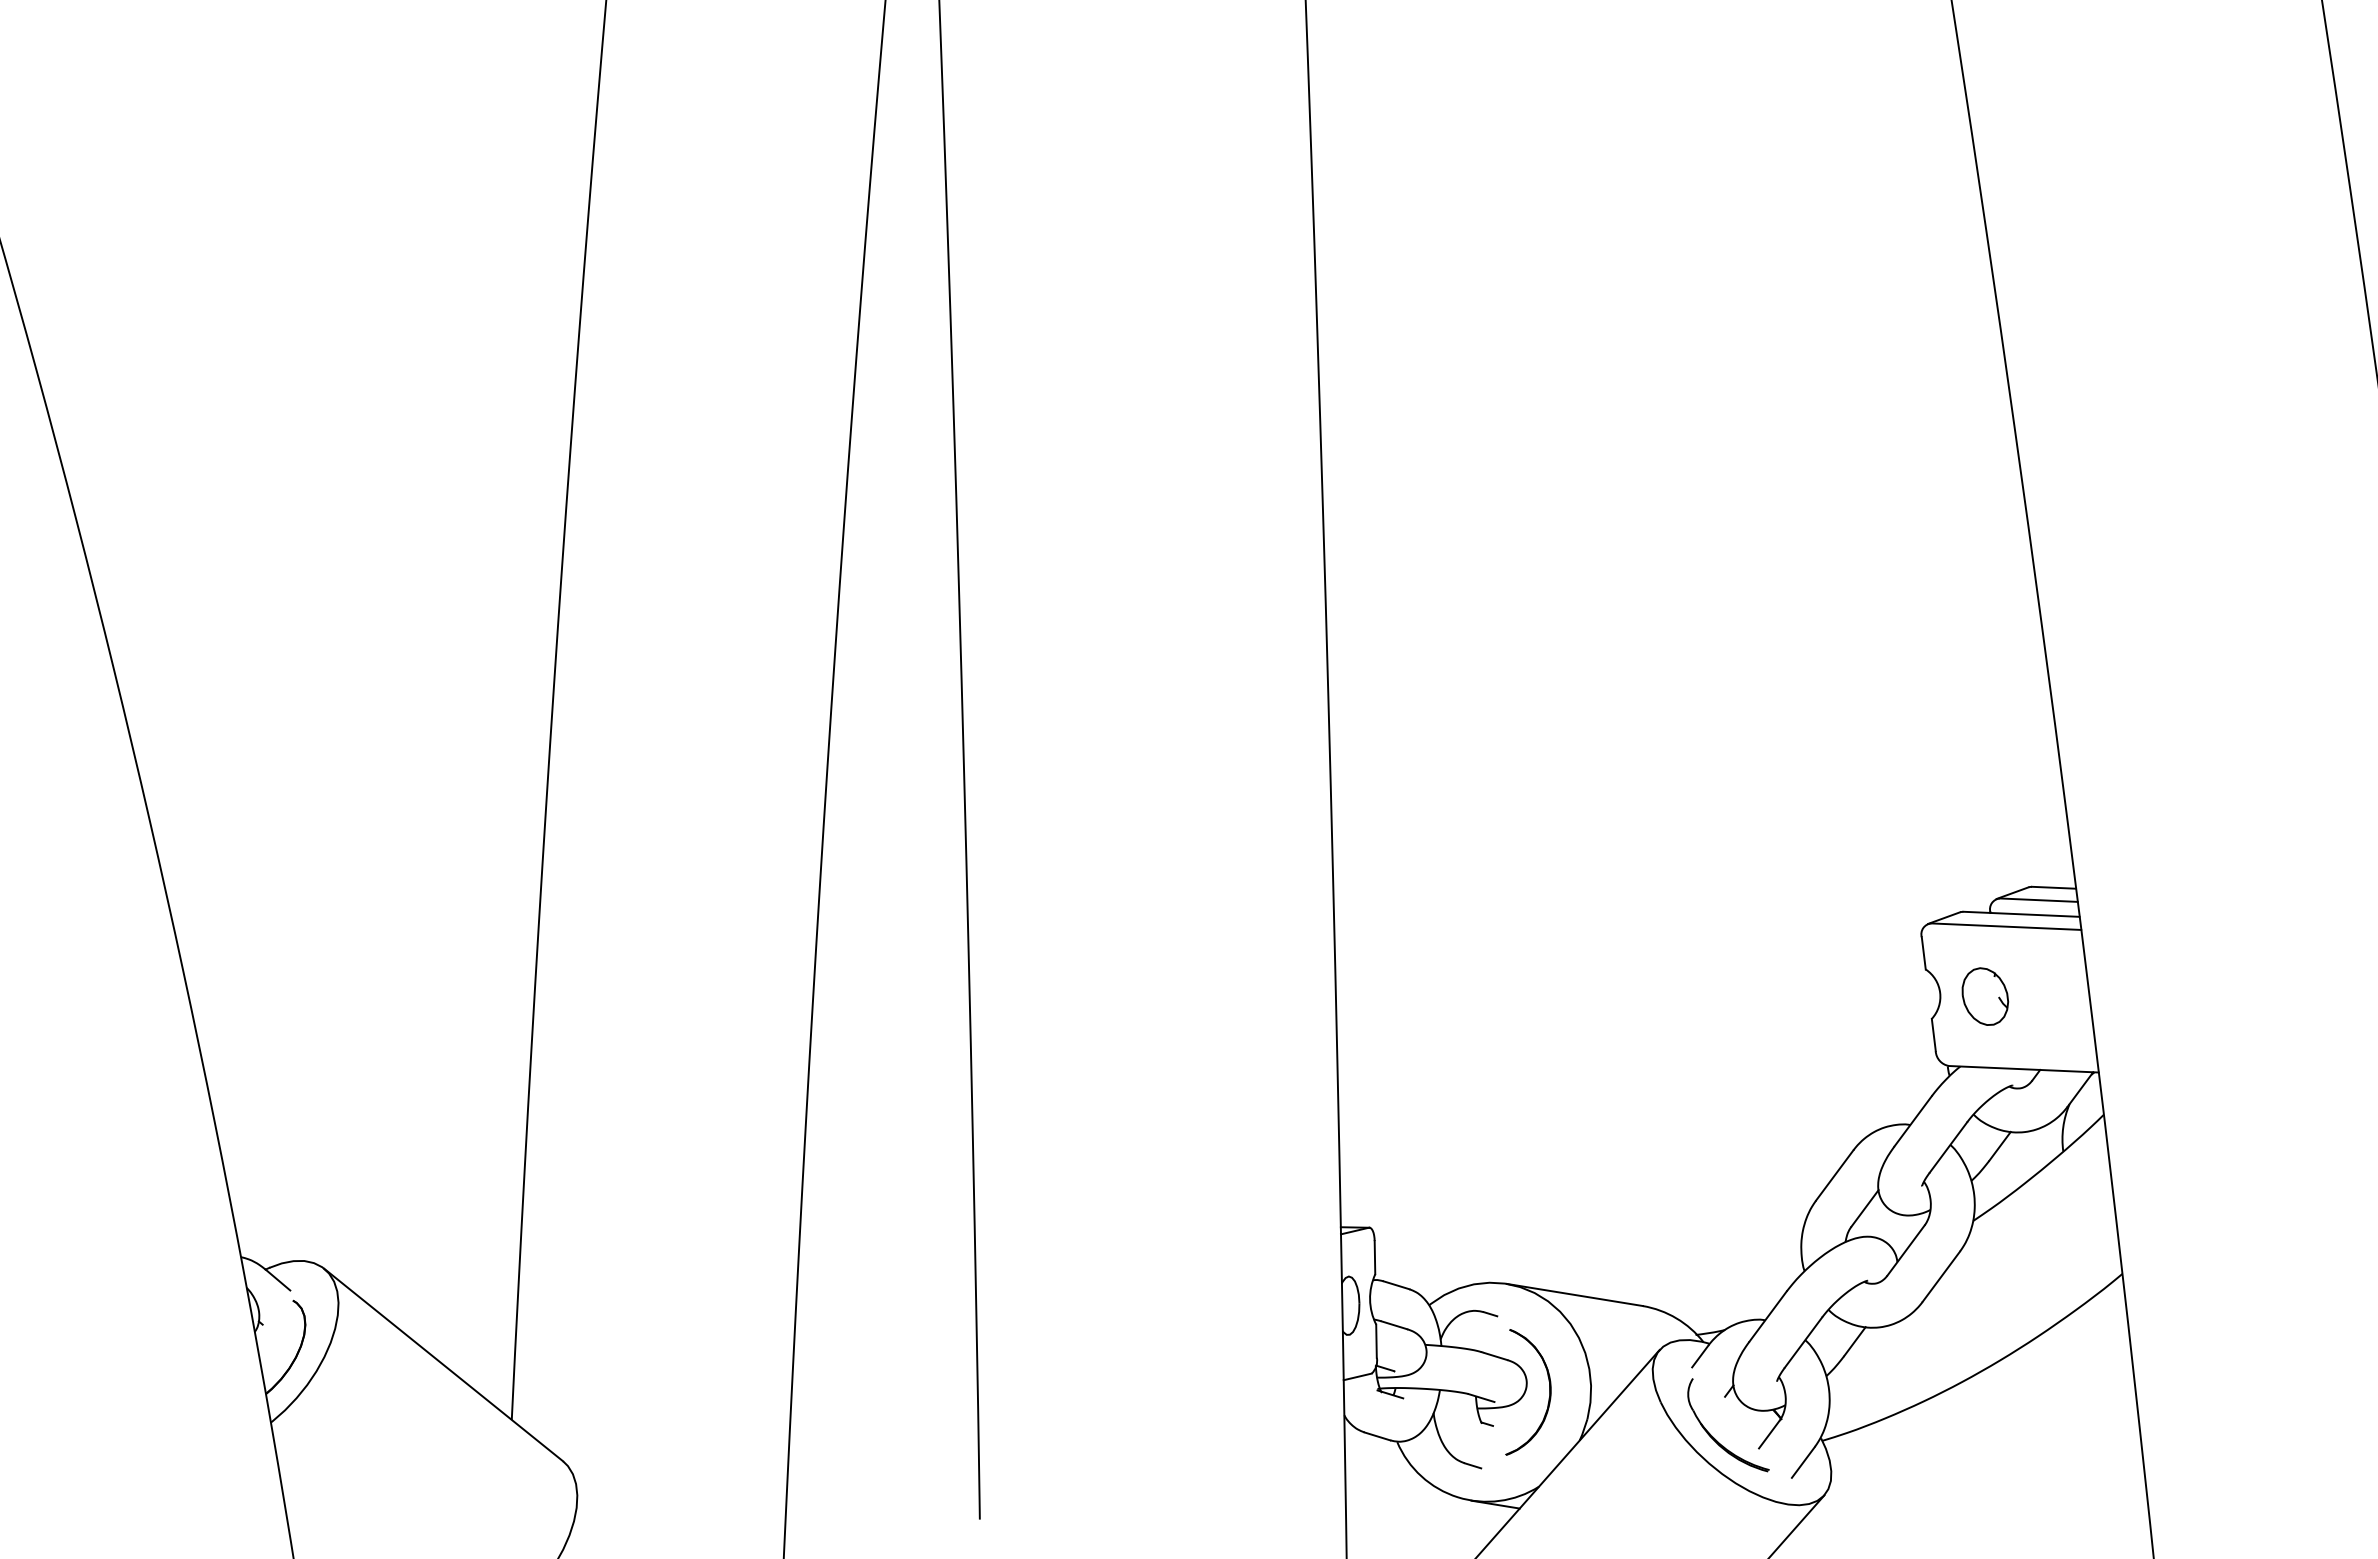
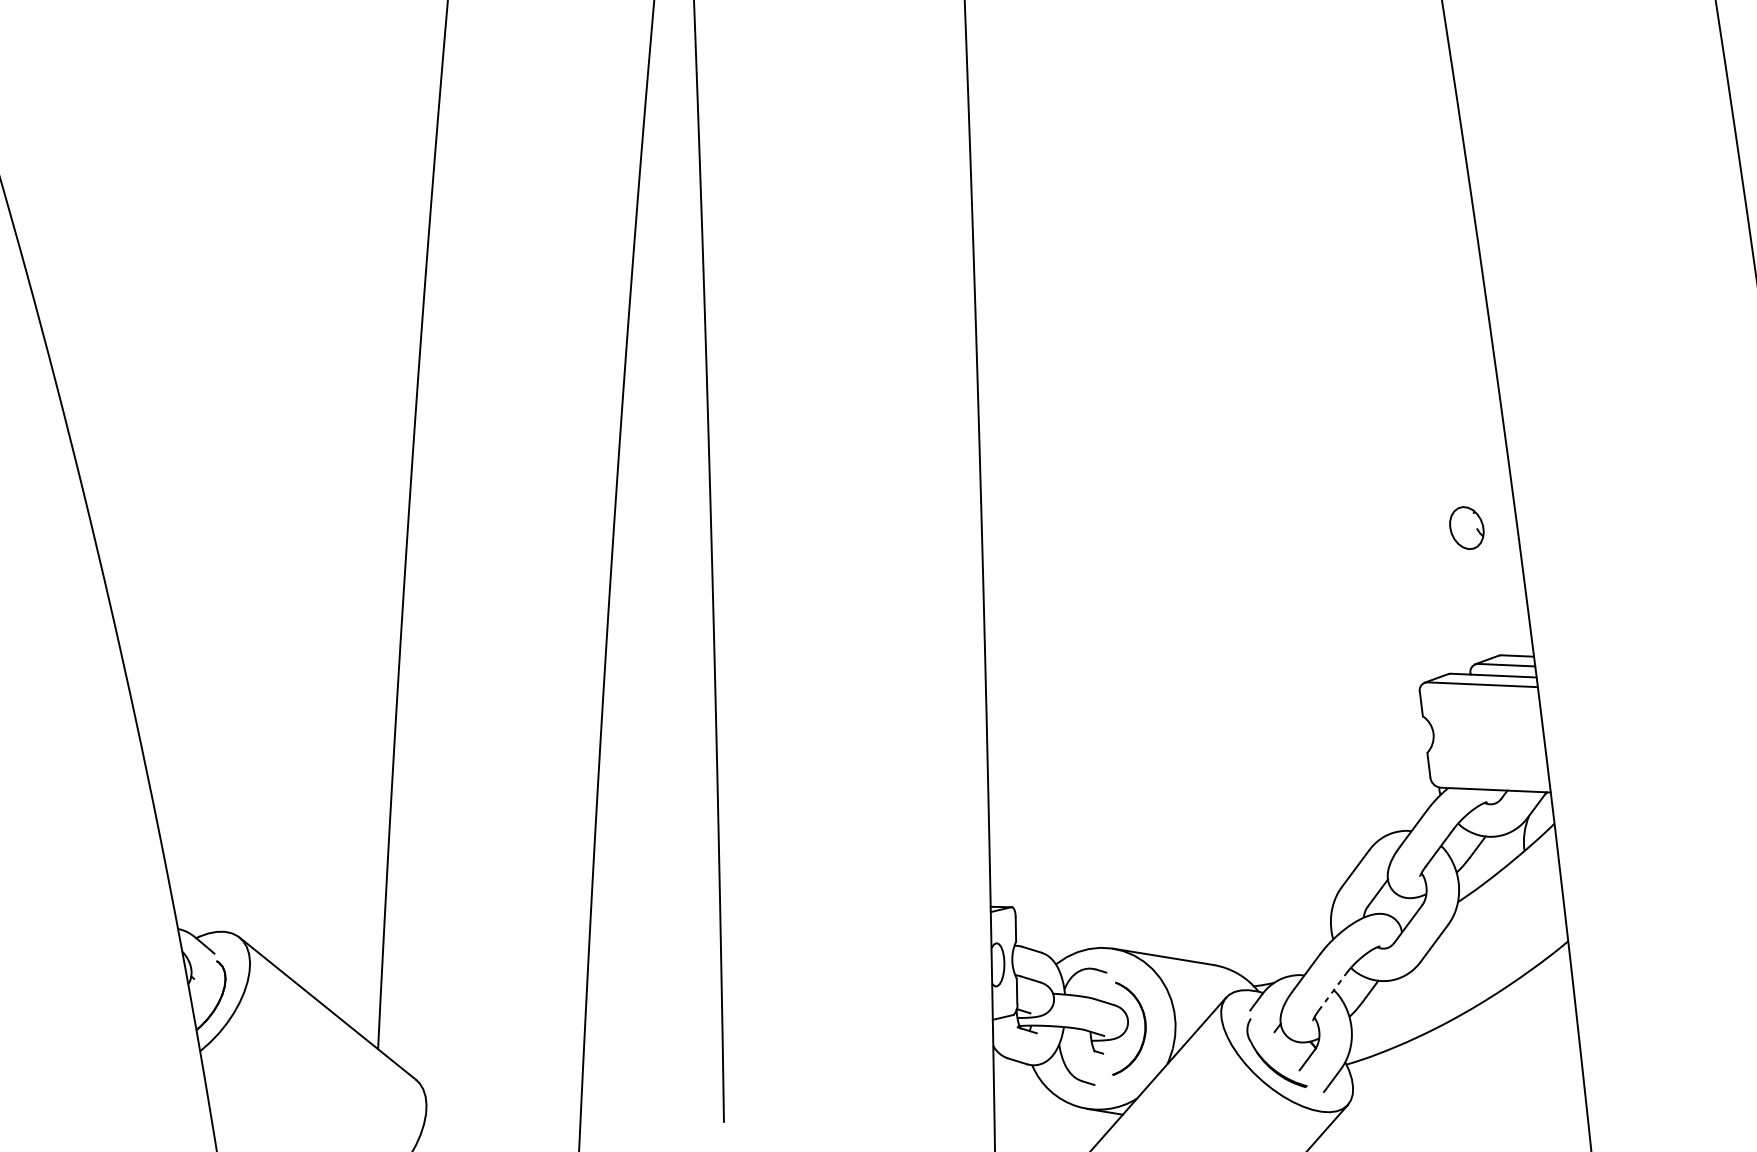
part: (1985, 996) -> (1467, 527), moved
line: (1803, 1342) -> (1332, 992), solid -> dashed

